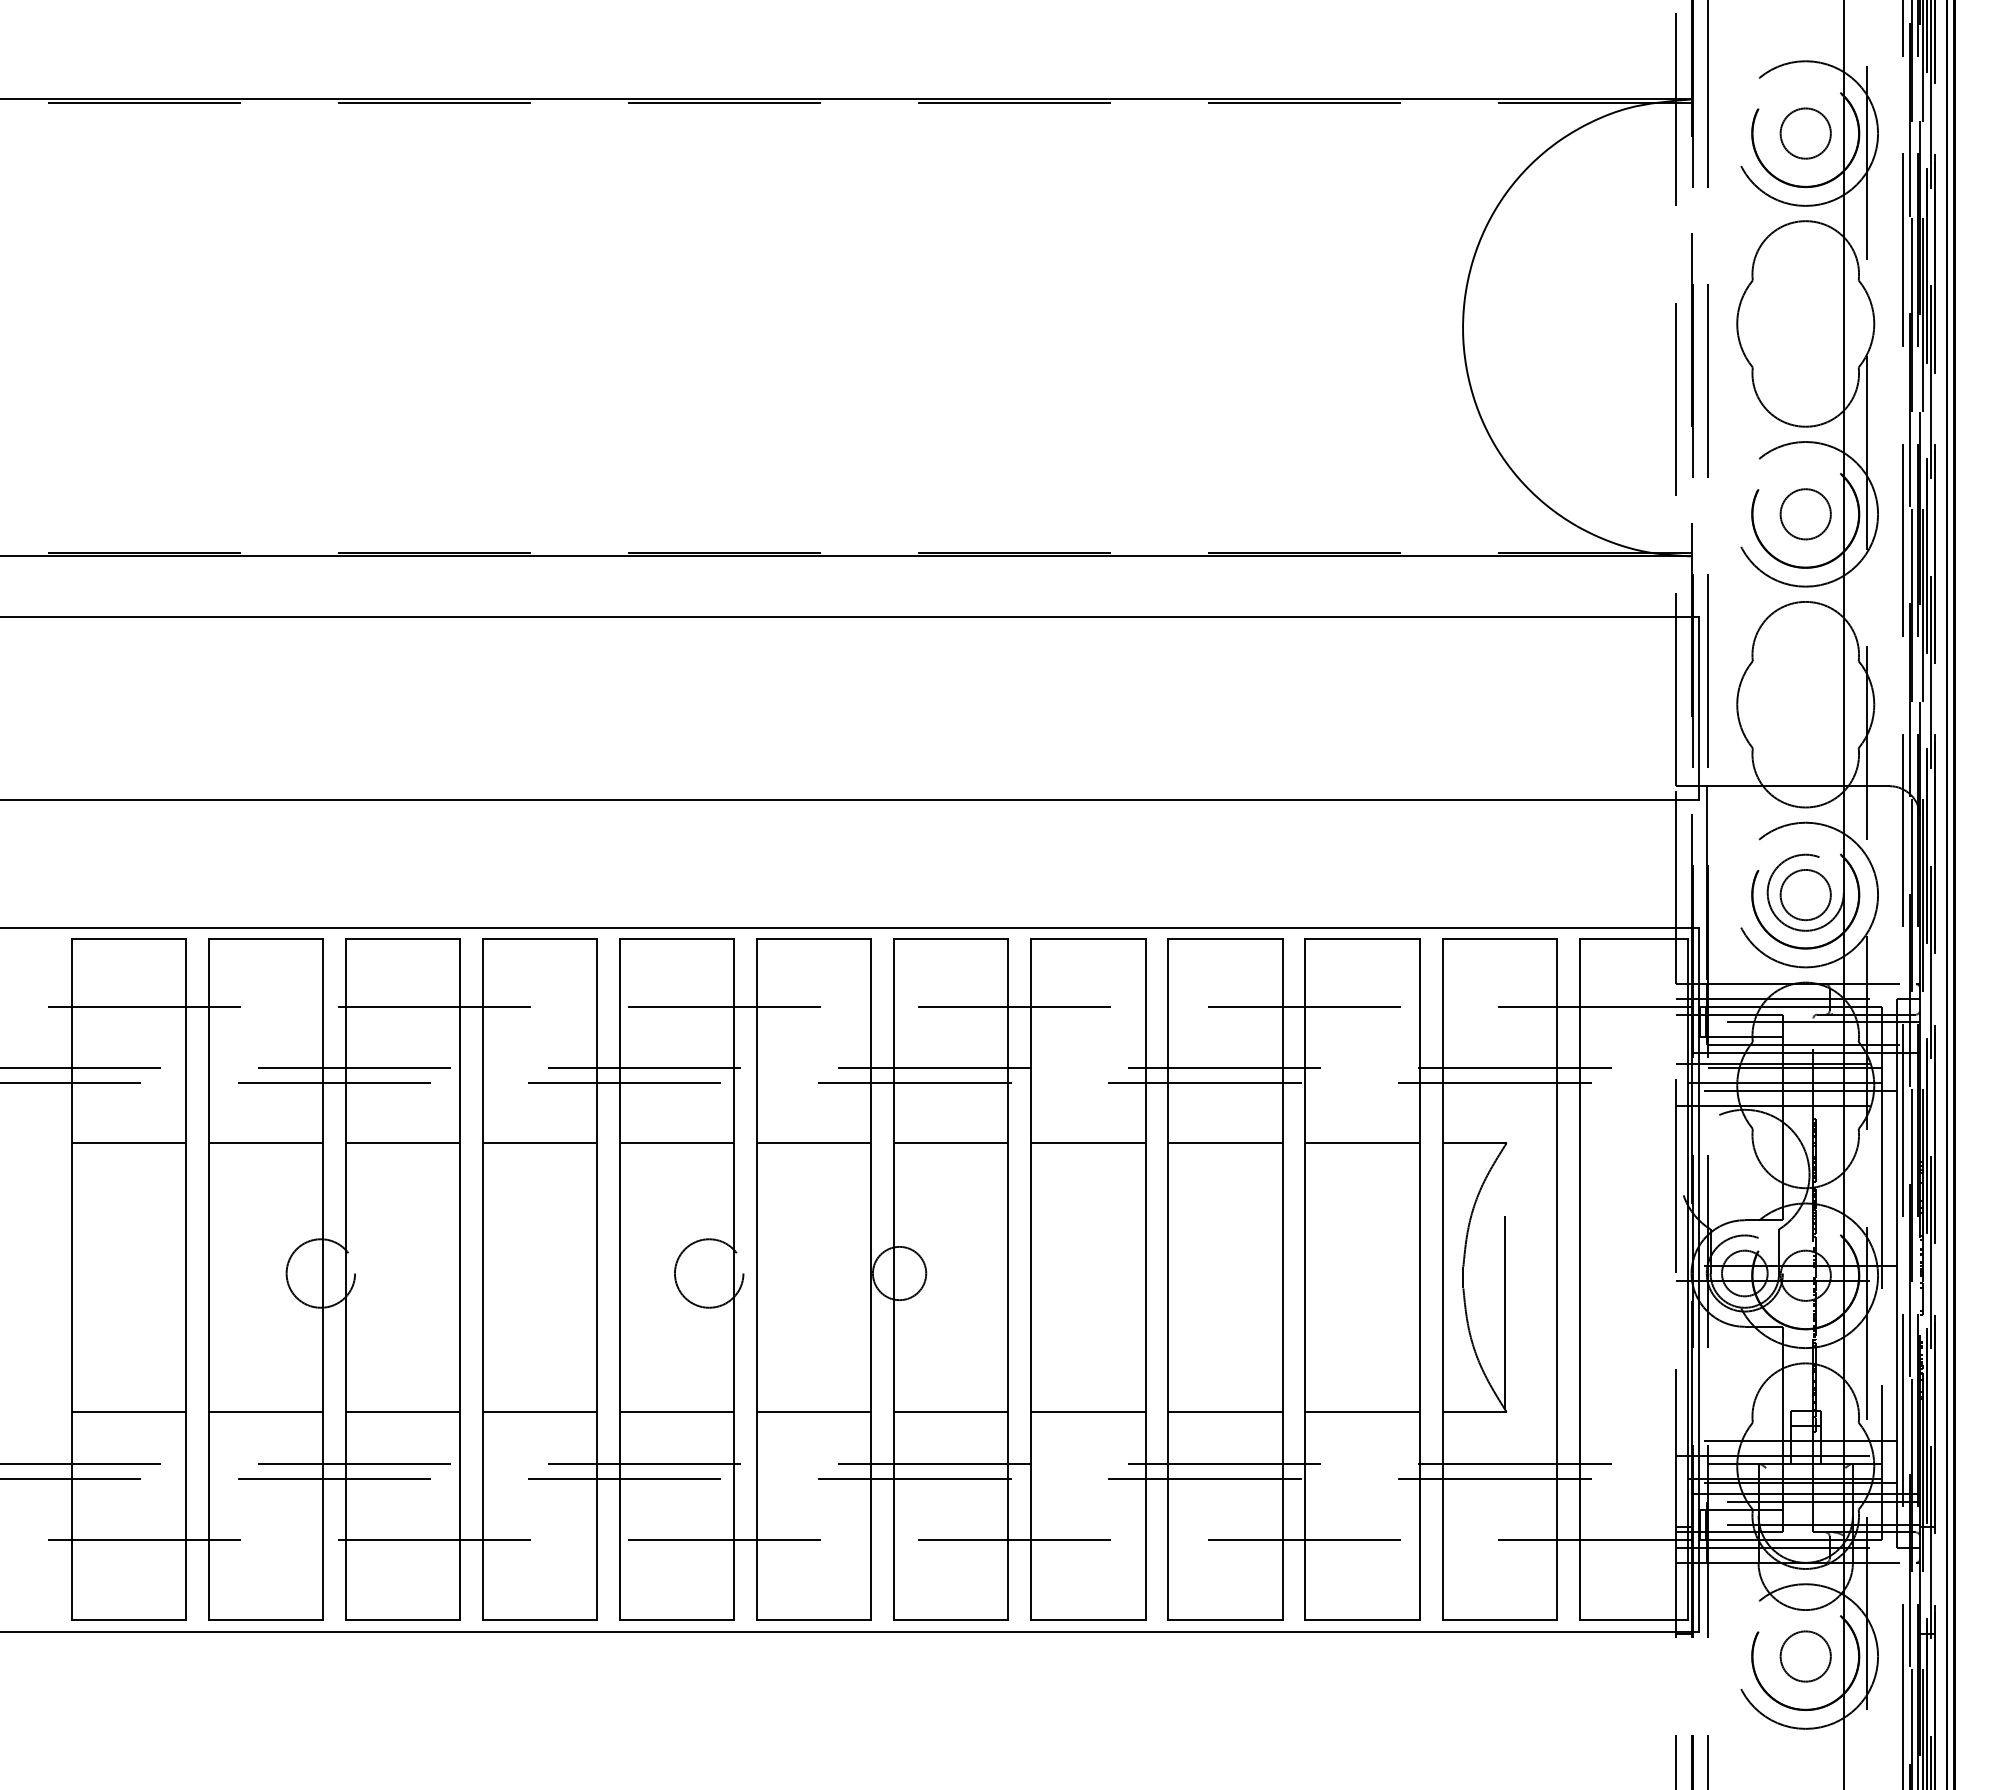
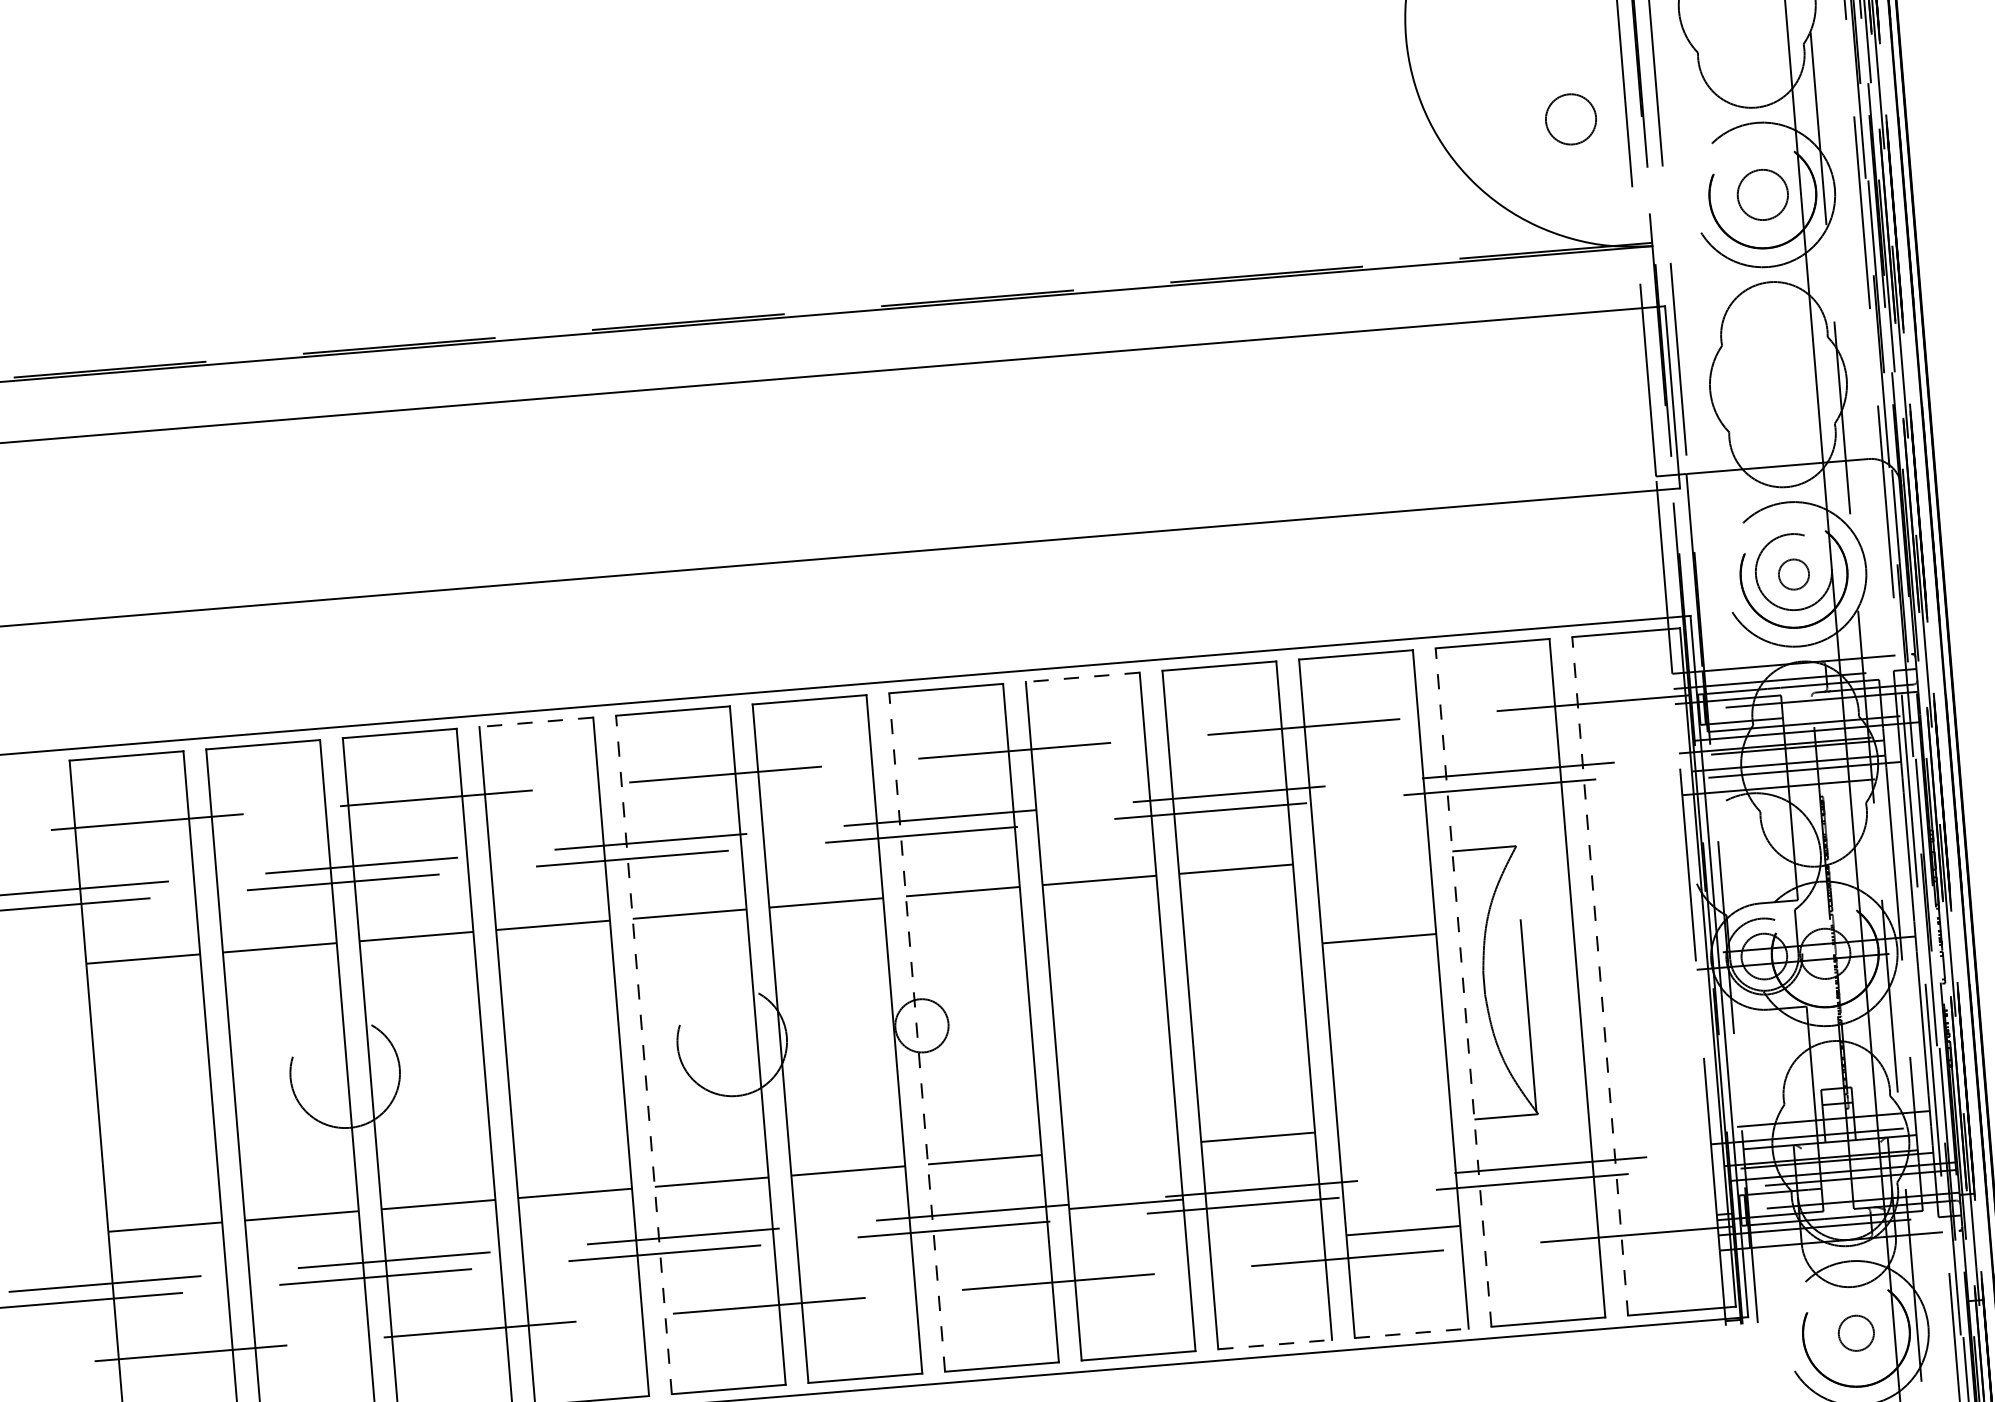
circle: (1620, 423) -> (1570, 119), added
circle: (1805, 895) -> (1793, 574), size x0.6
line: (539, 939) -> (535, 722), solid -> dashed
line: (1087, 939) -> (1081, 677), solid -> dashed
line: (1362, 1143) -> (1379, 939), moved
circle: (320, 1273) -> (344, 1073), size x1.6
circle: (708, 1273) -> (731, 1041), size x1.6
line: (620, 1279) -> (644, 1054), solid -> dashed
line: (894, 1279) -> (917, 1032), solid -> dashed
line: (1442, 1279) -> (1463, 987), solid -> dashed
line: (1579, 1279) -> (1600, 976), solid -> dashed
line: (1088, 1412) -> (1126, 1204), moved
line: (1362, 1412) -> (1403, 1231), moved
line: (1226, 1620) -> (1276, 1344), solid -> dashed
line: (1363, 1620) -> (1412, 1333), solid -> dashed
circle: (1805, 1656) -> (1856, 1333), size x0.7

